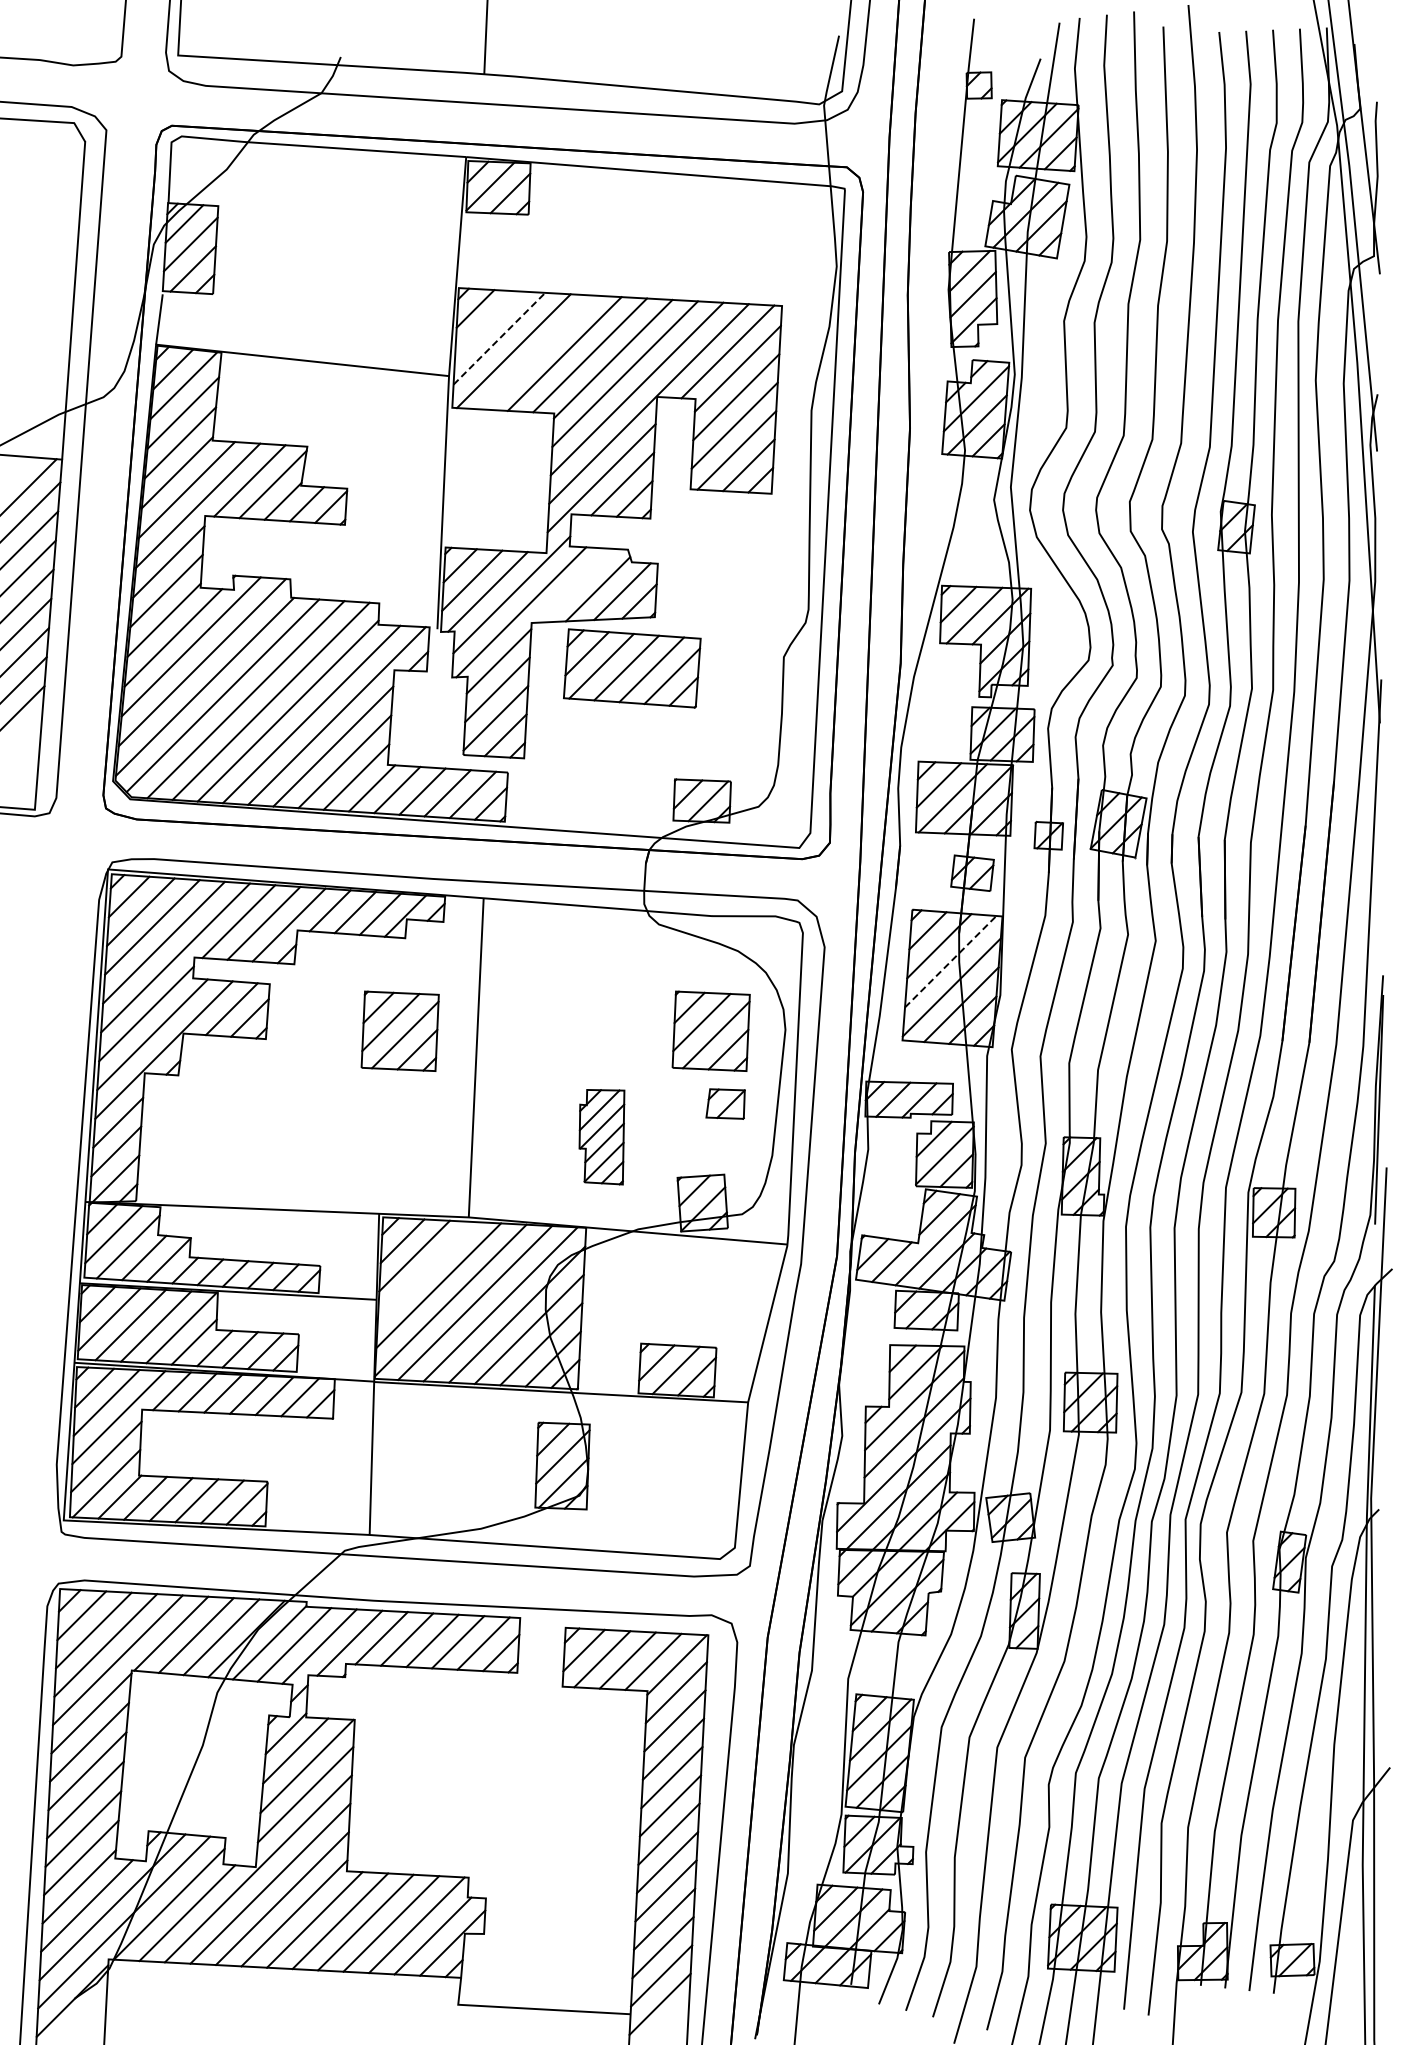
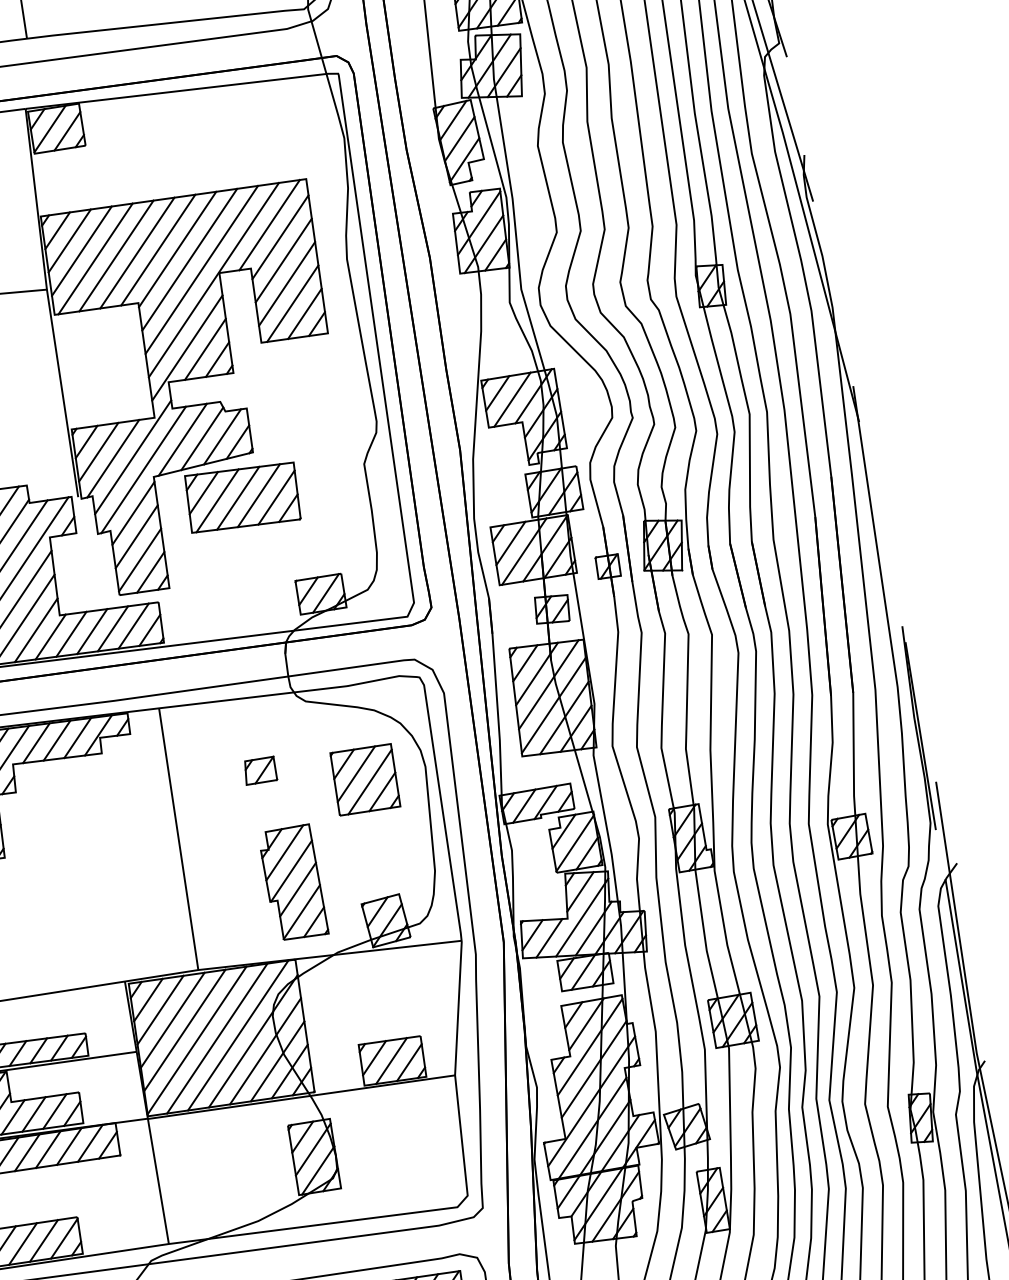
line: (487, 323) -> (69, 240), added
line: (499, 338) -> (81, 250), dashed -> solid
line: (539, 352) -> (116, 255), added
line: (574, 585) -> (182, 439), added
line: (950, 961) -> (548, 684), dashed -> solid
part: (399, 1030) -> (111, 829), removed
part: (725, 1103) -> (259, 770), moved
part: (601, 1136) -> (293, 882), size x1.43
line: (426, 1270) -> (172, 1019), added

